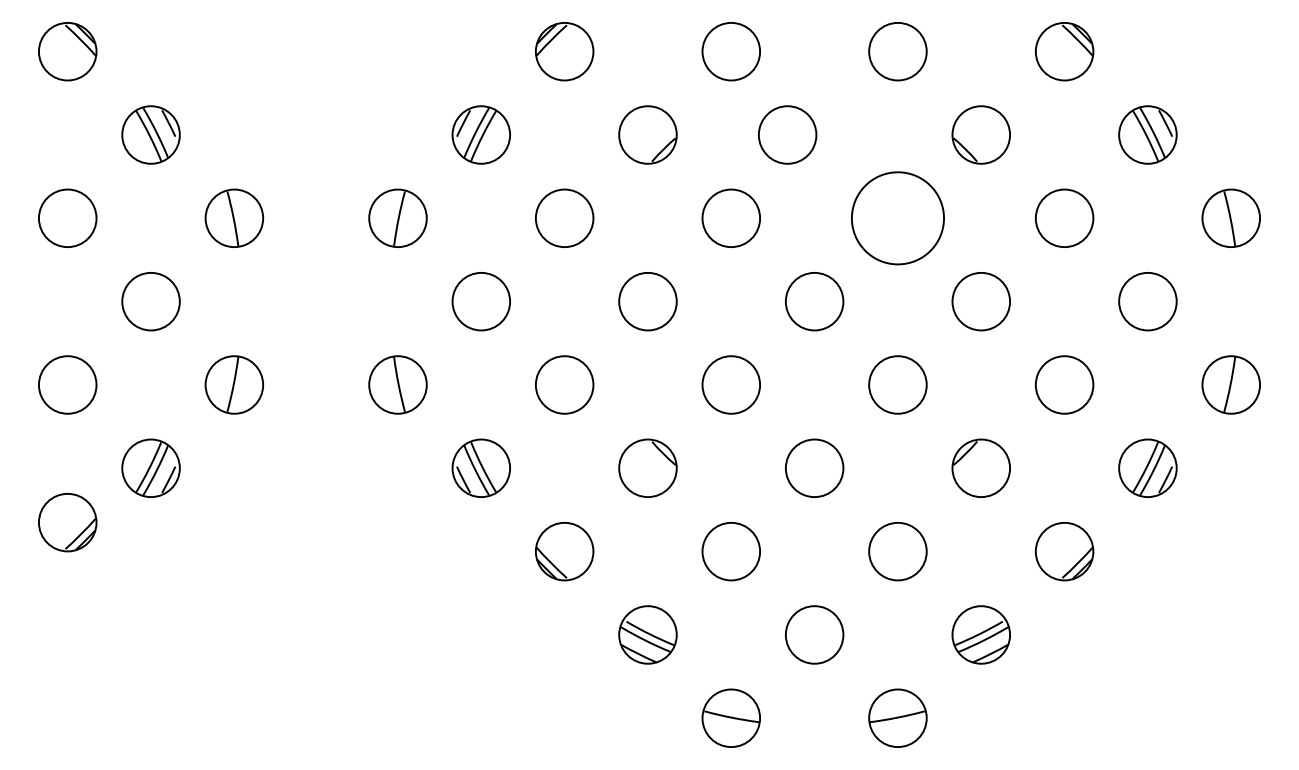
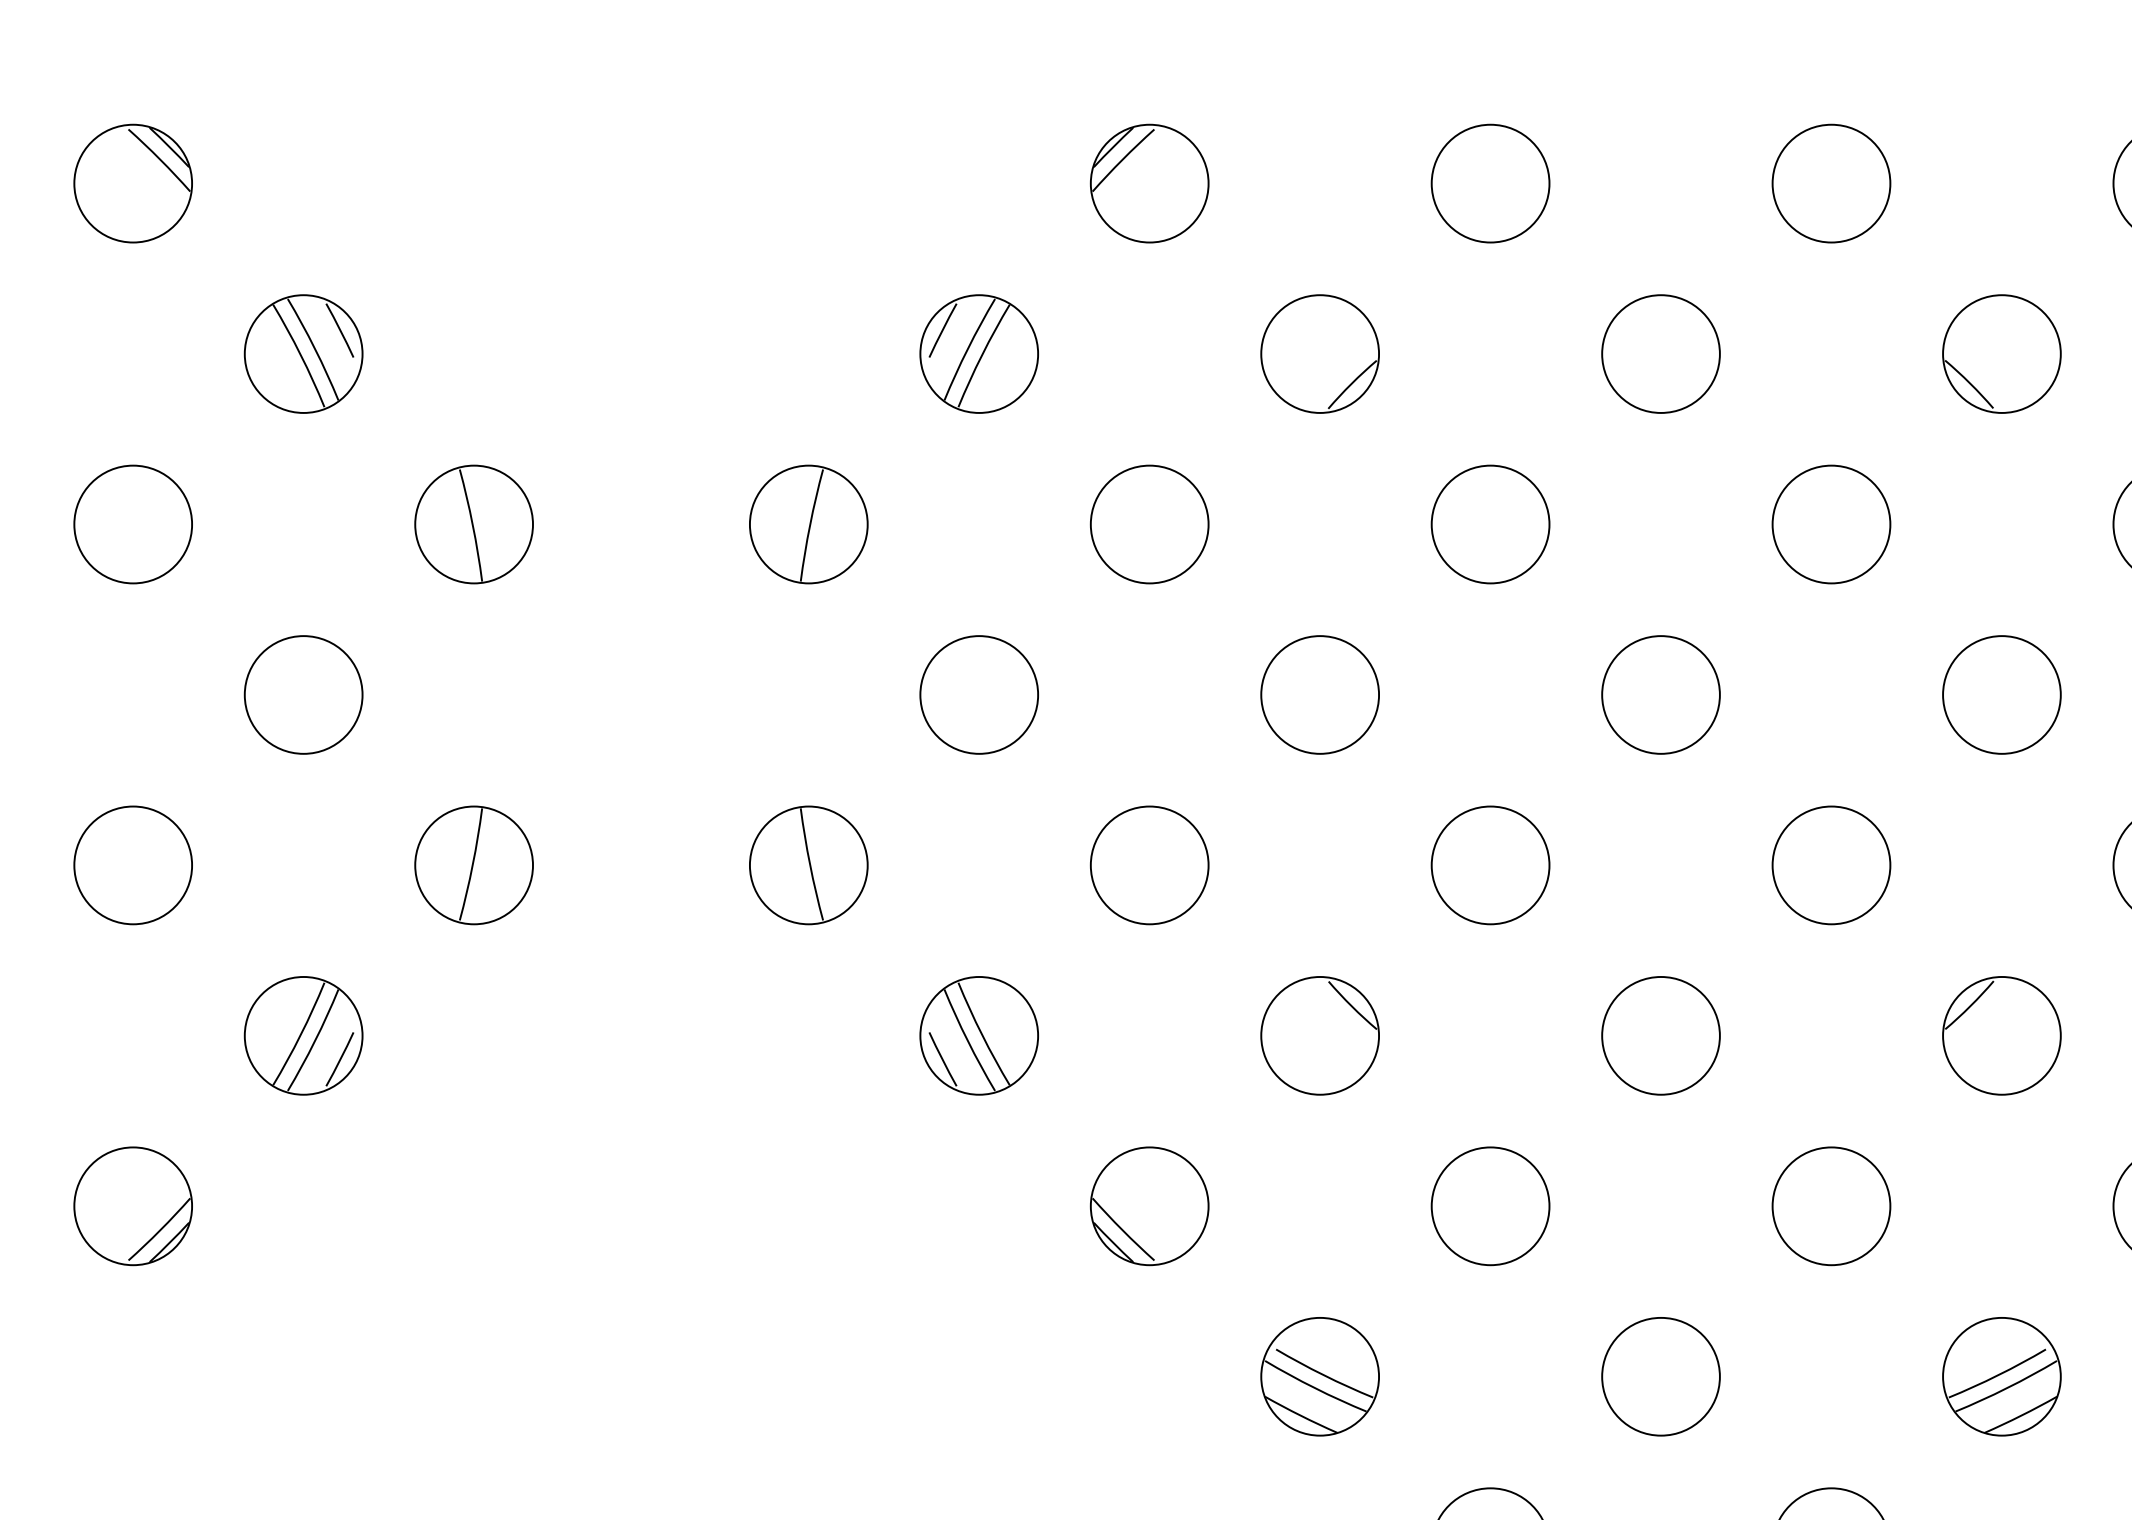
circle: (787, 134) -> (1660, 353), moved
circle: (897, 218) -> (1830, 524), size x0.62
part: (67, 522) -> (132, 1206), moved

